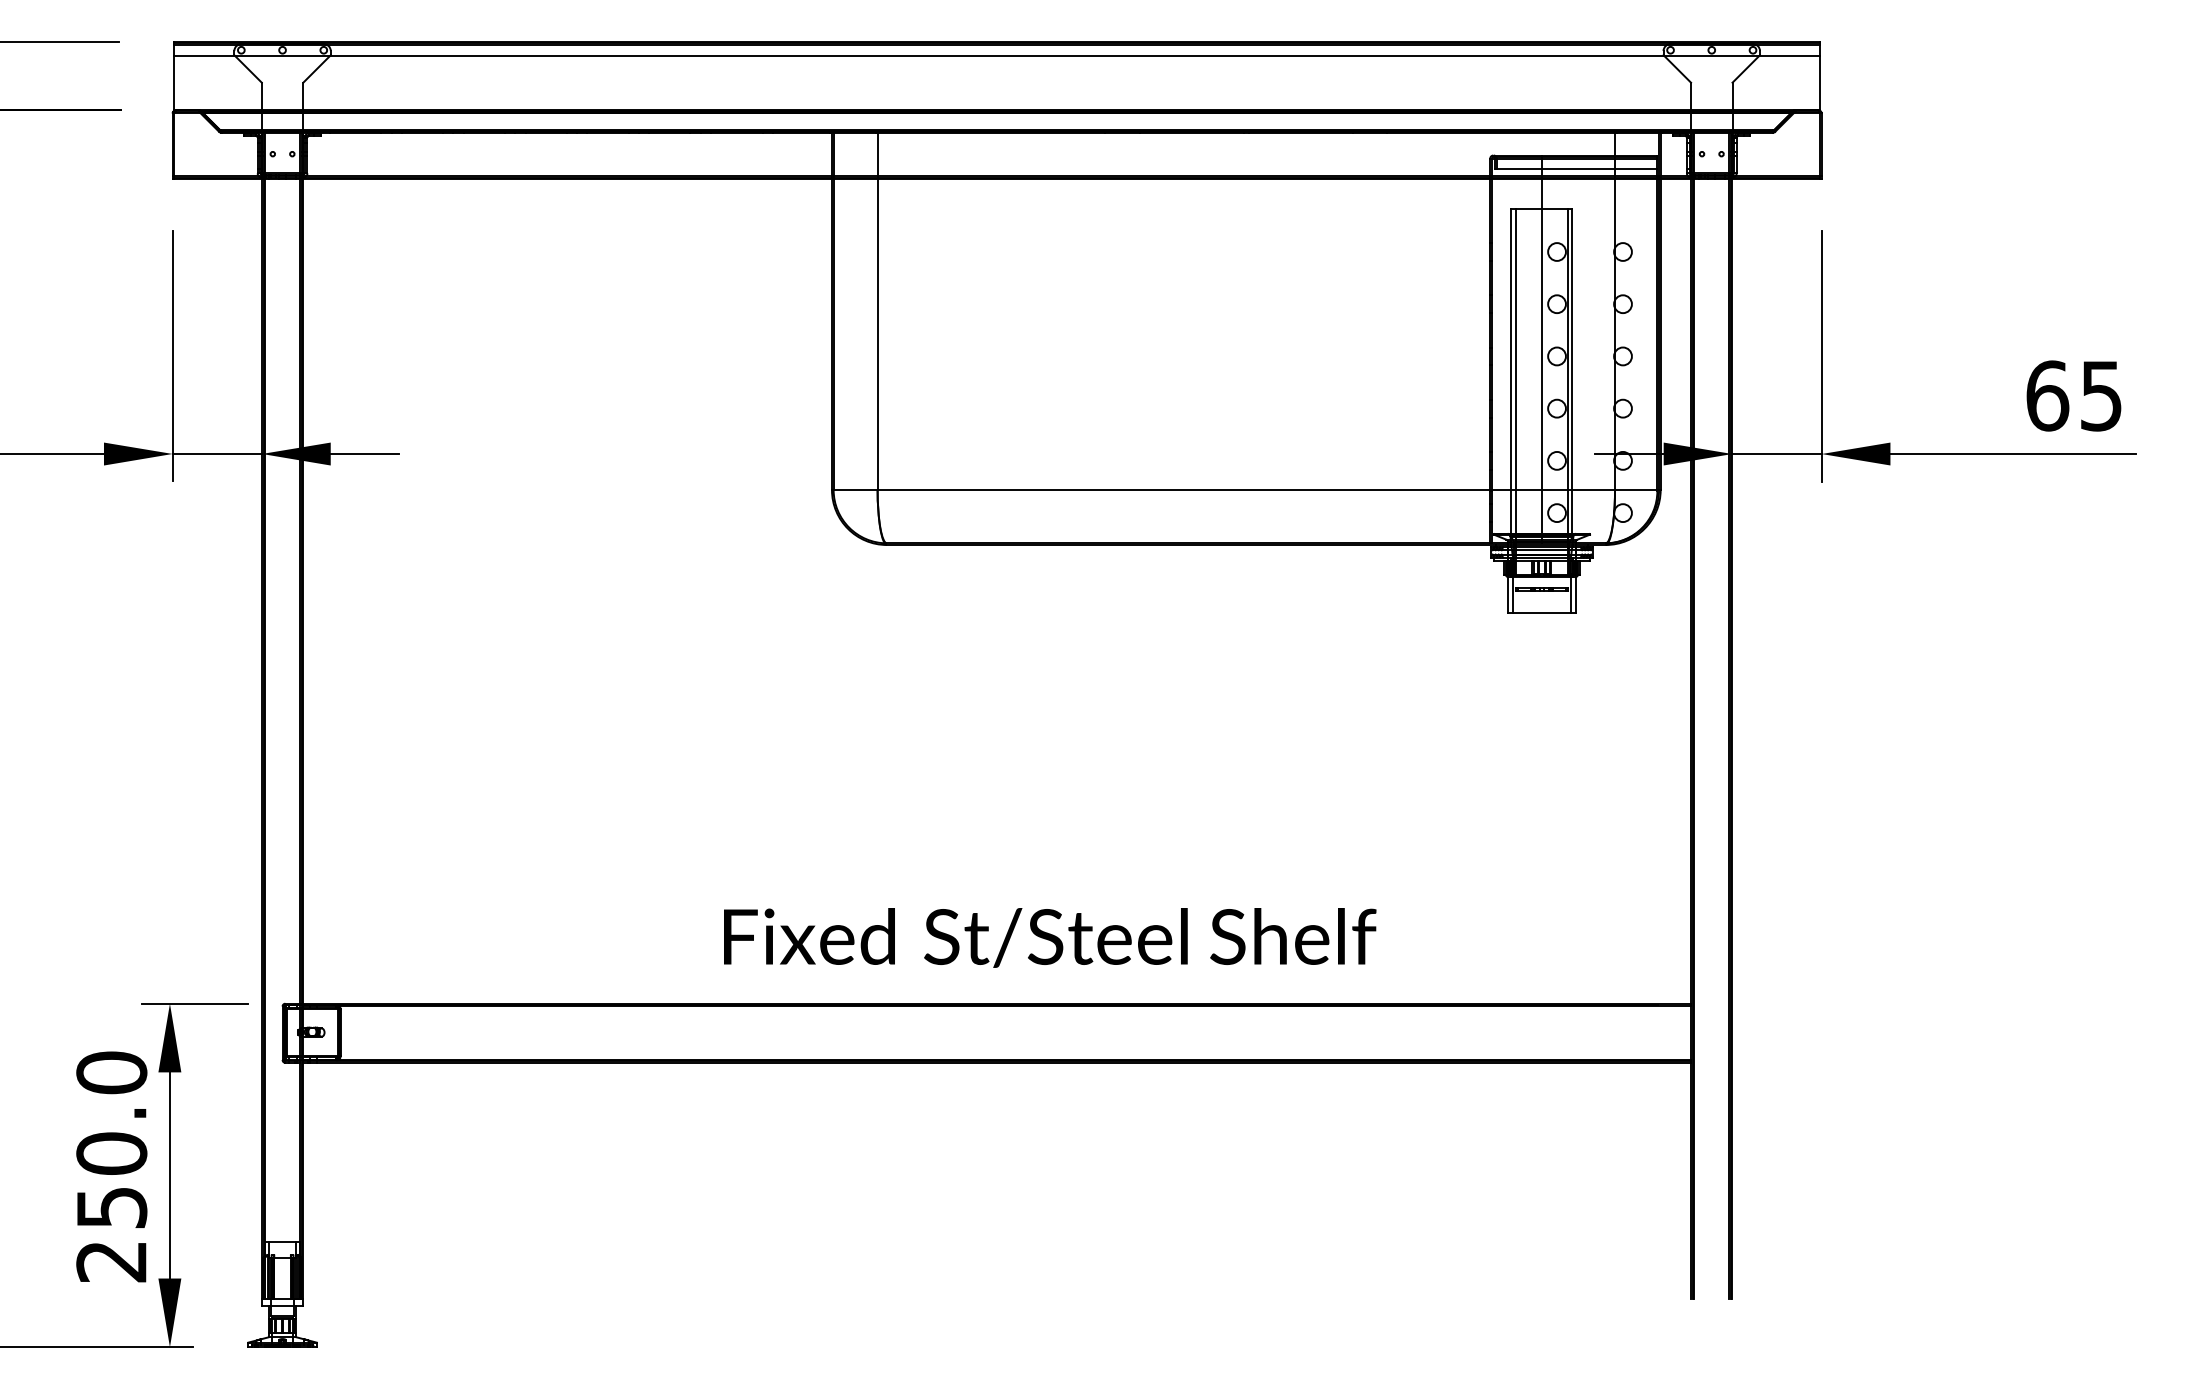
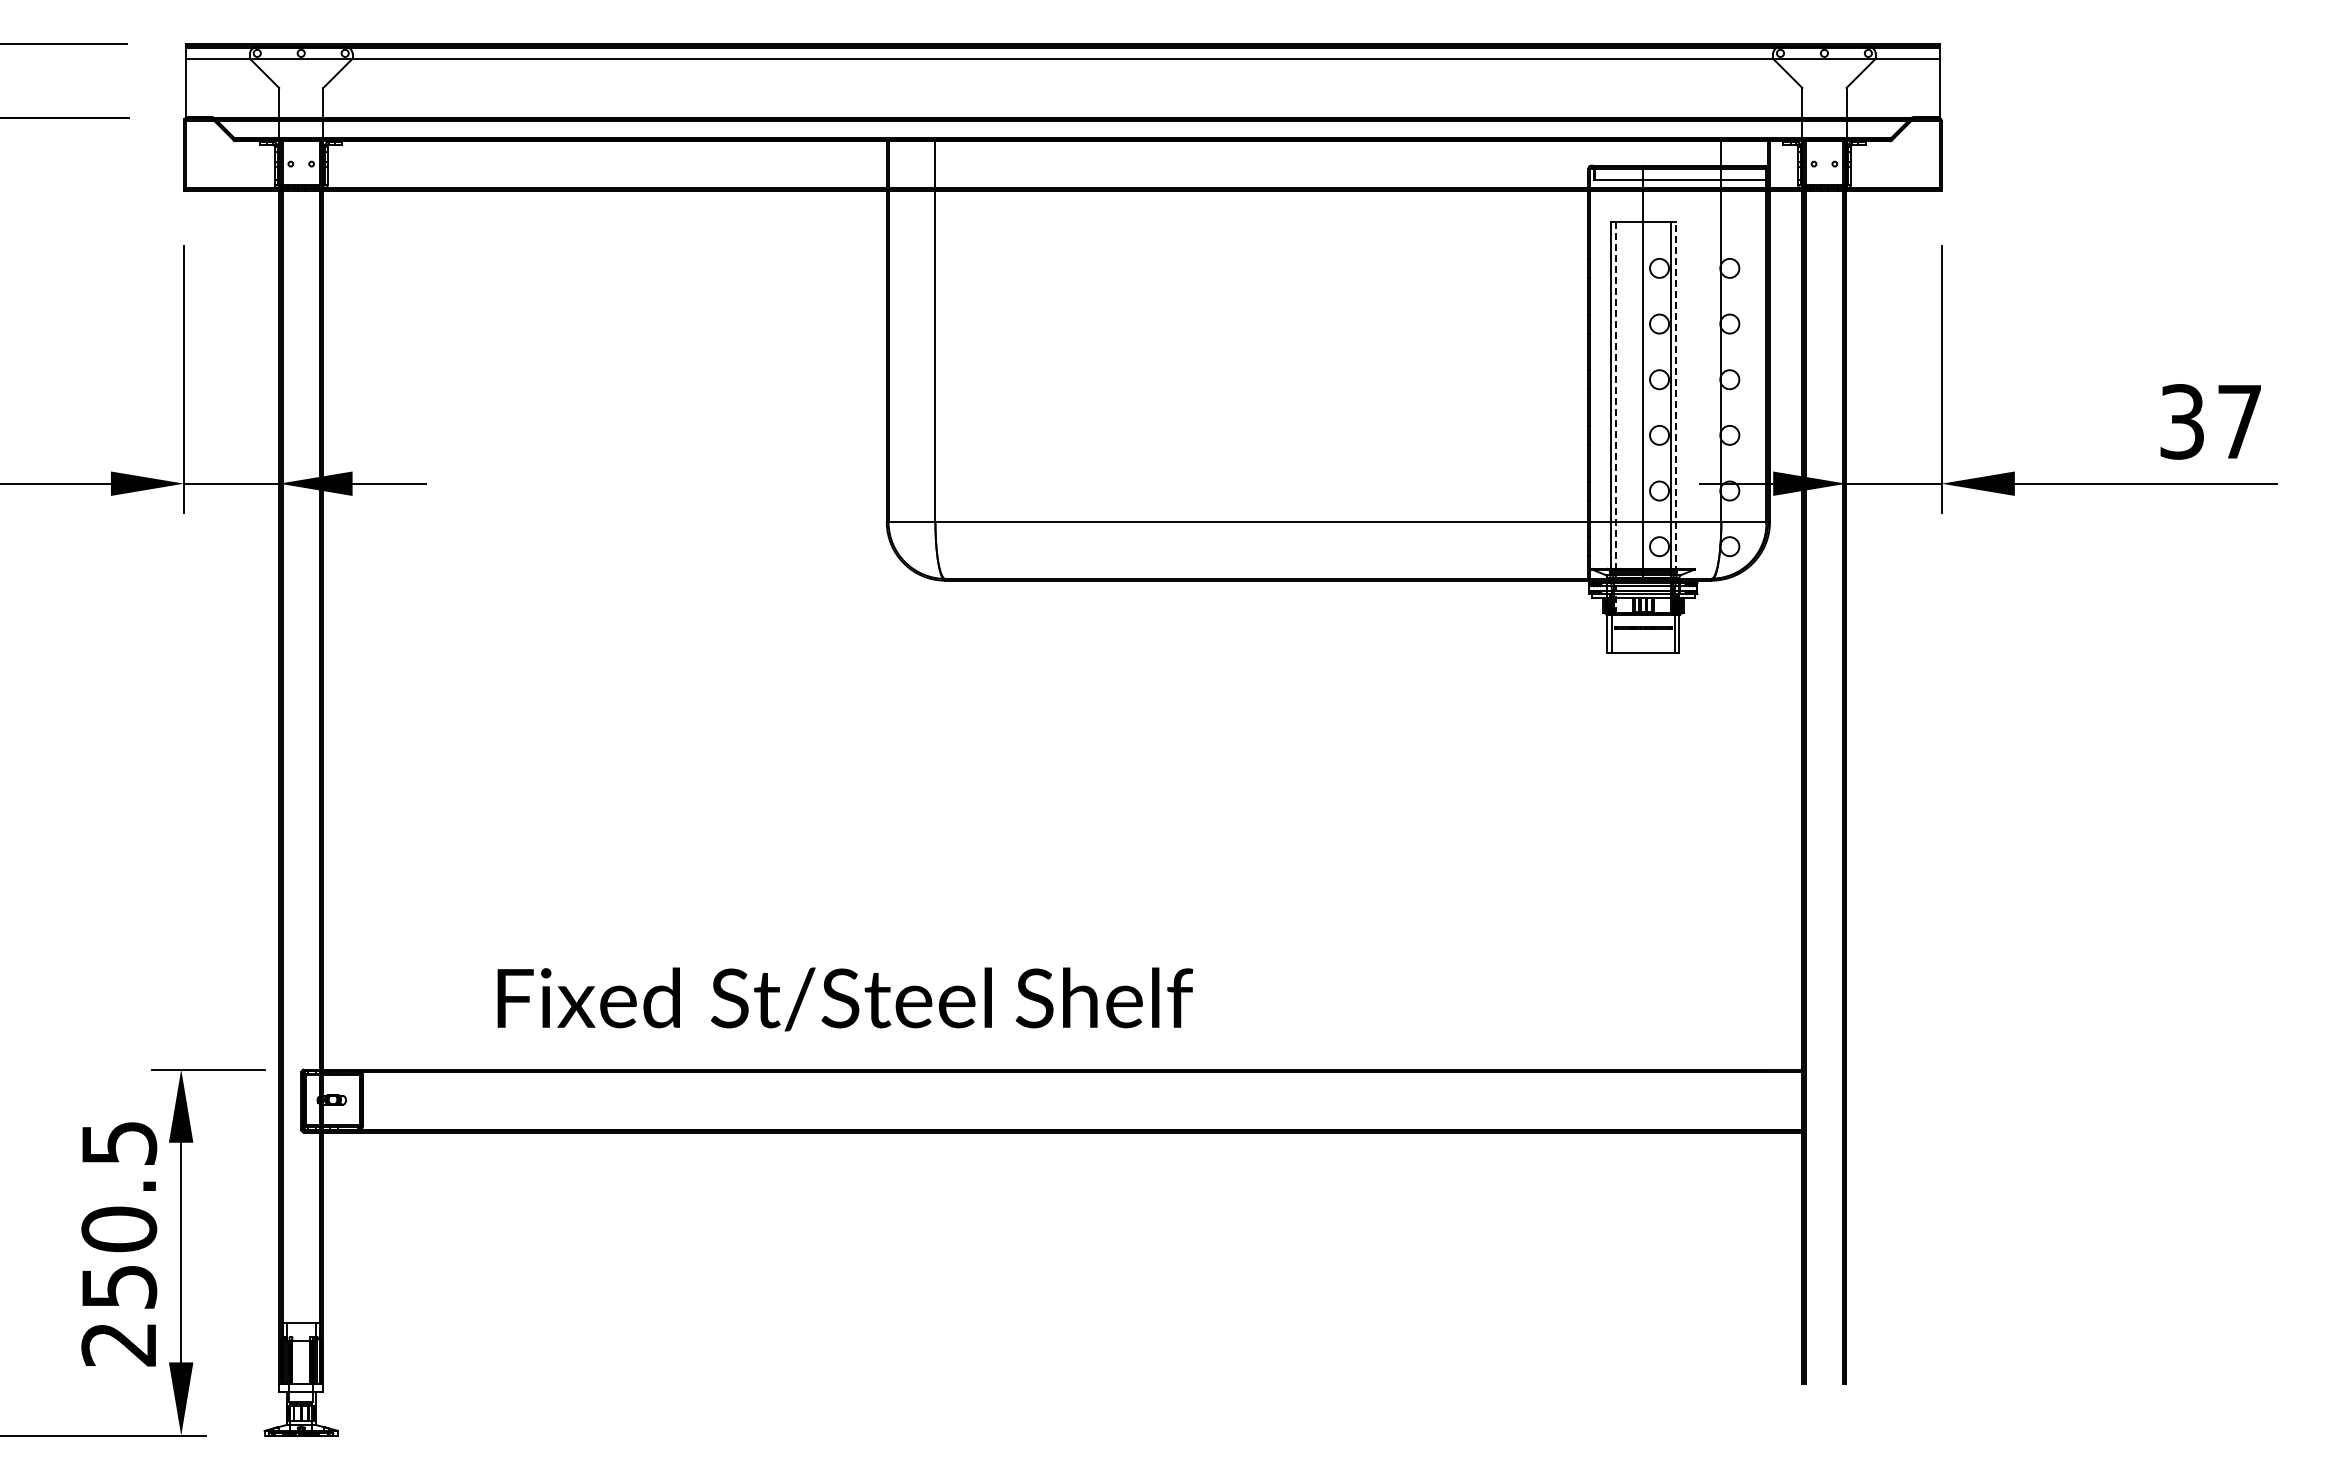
line: (1572, 373) -> (1675, 397), solid -> dashed
line: (1515, 392) -> (1615, 418), solid -> dashed
text: (2074, 395) -> (2210, 421), 65 -> 37
text: (1050, 937) -> (845, 999), moved
text: (112, 1072) -> (119, 1142), 250.0 -> 250.5

